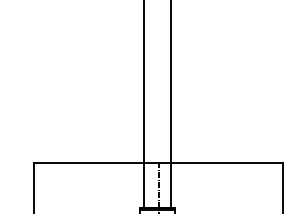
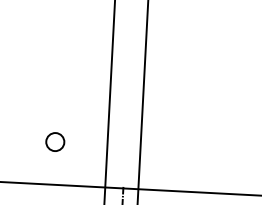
circle: (100, 127) -> (55, 141), added

